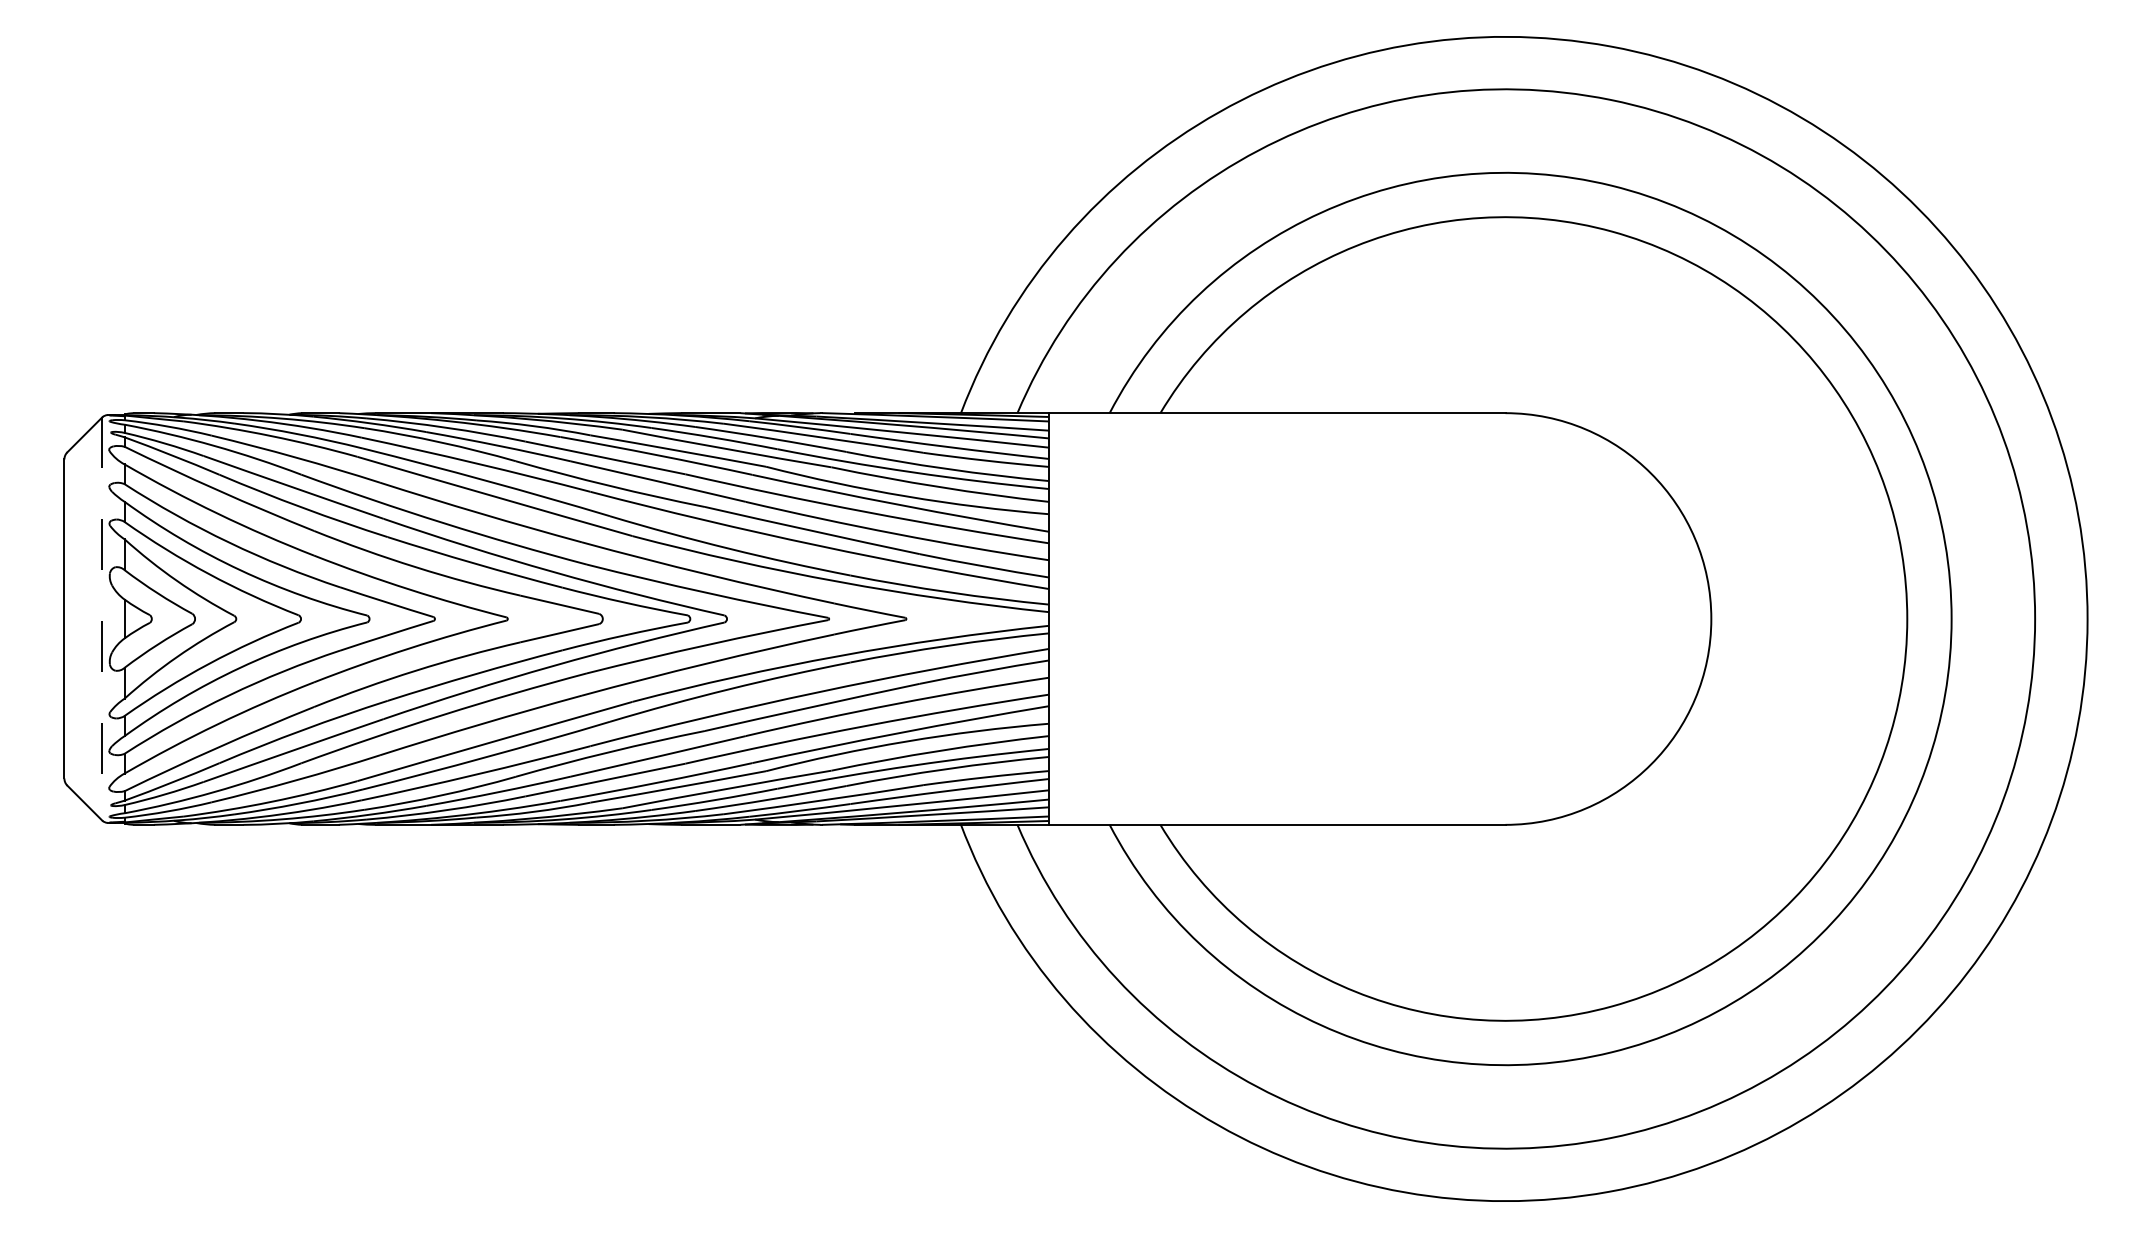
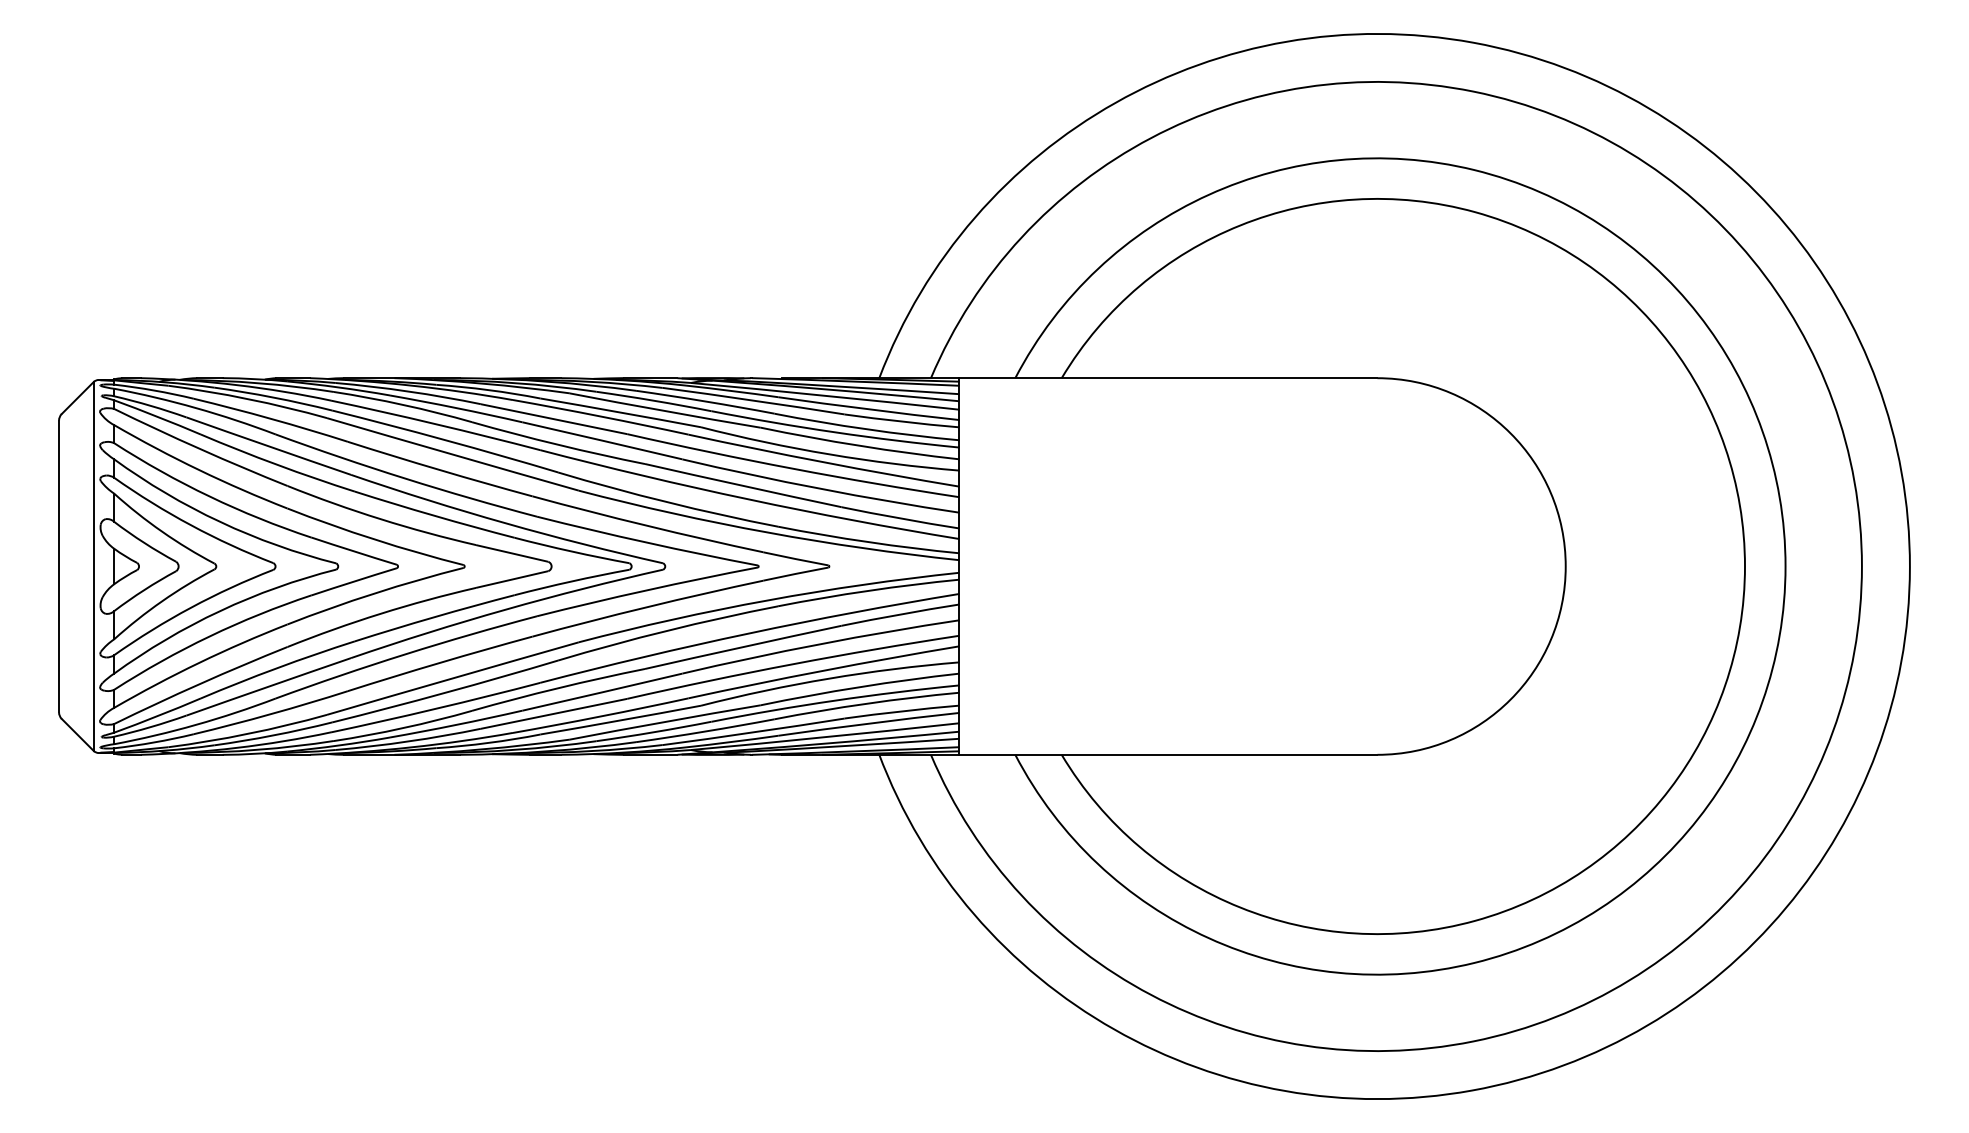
line: (102, 619) -> (93, 566), dashed -> solid

